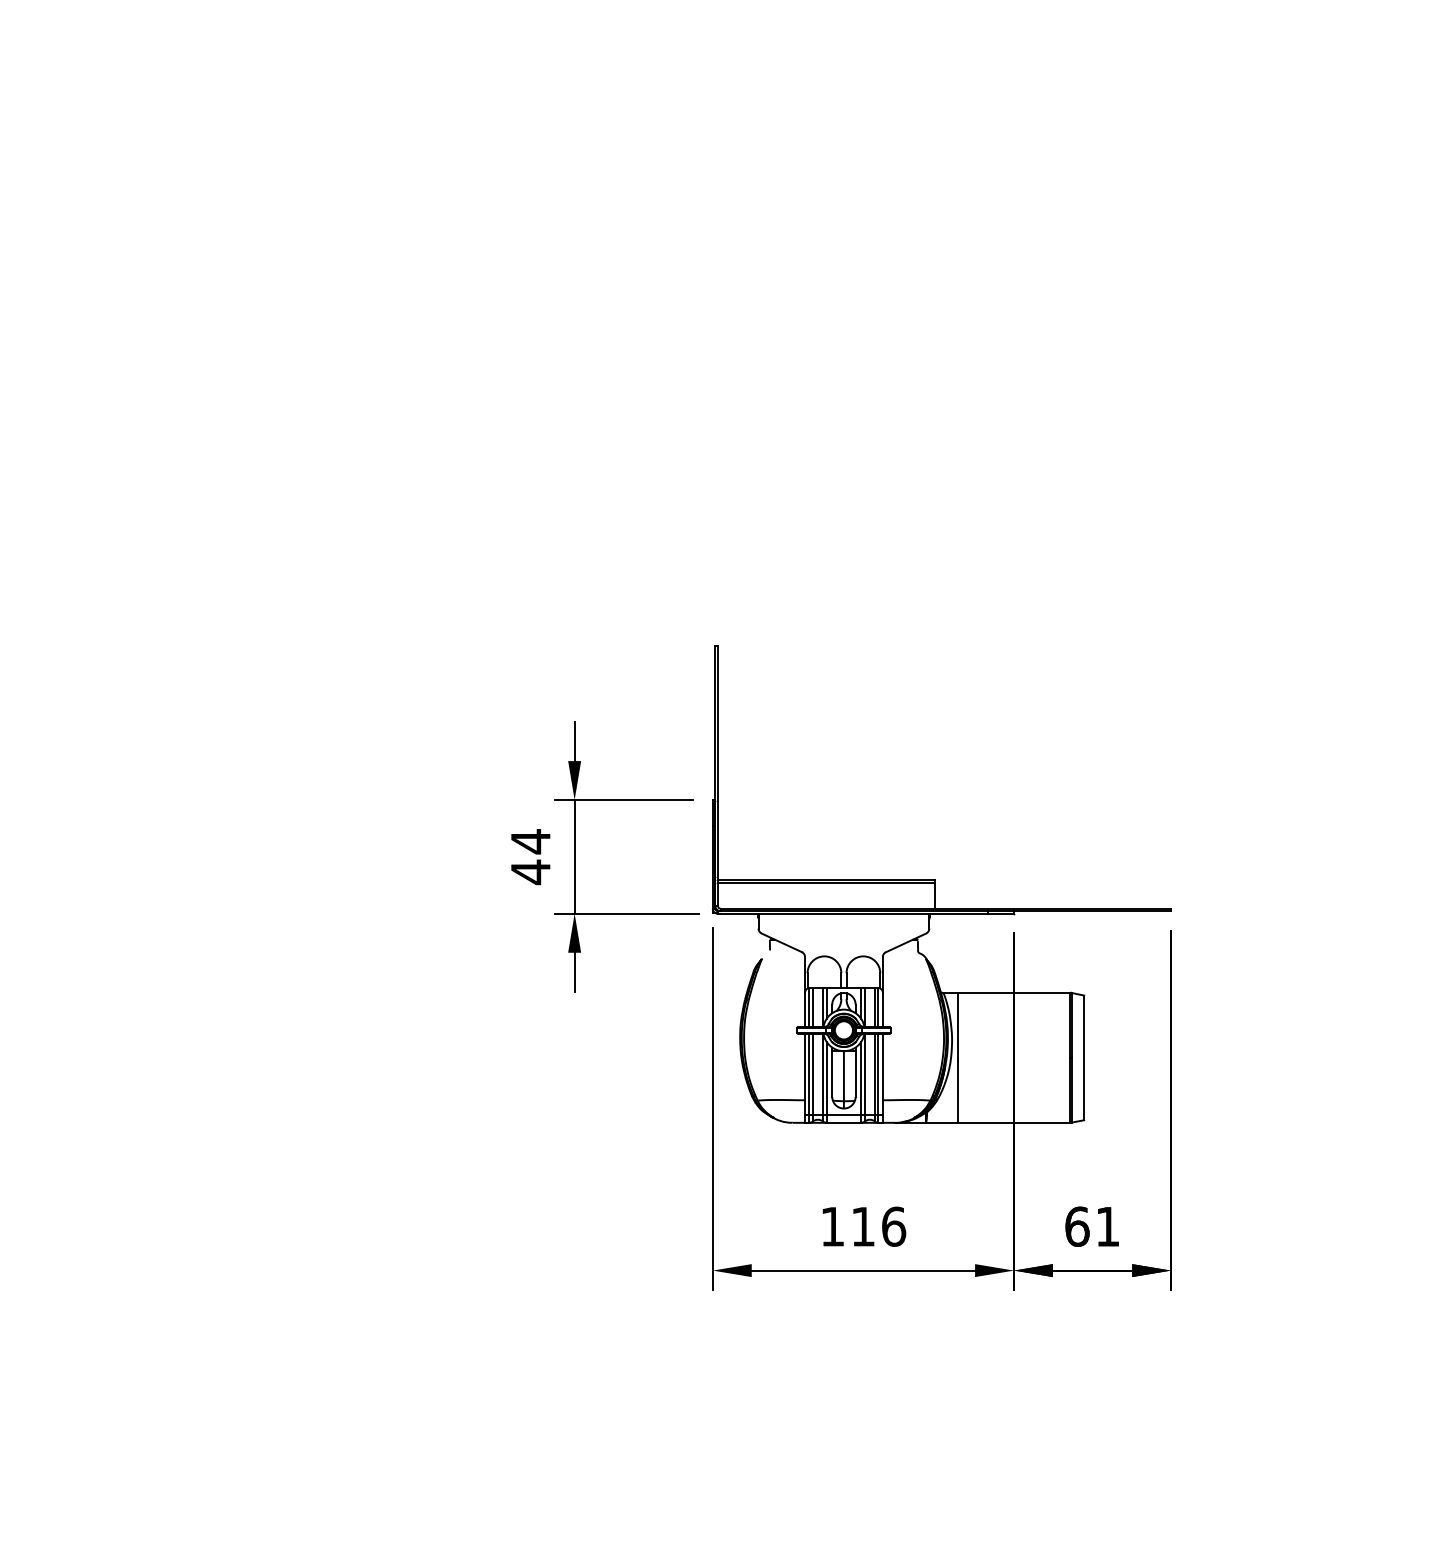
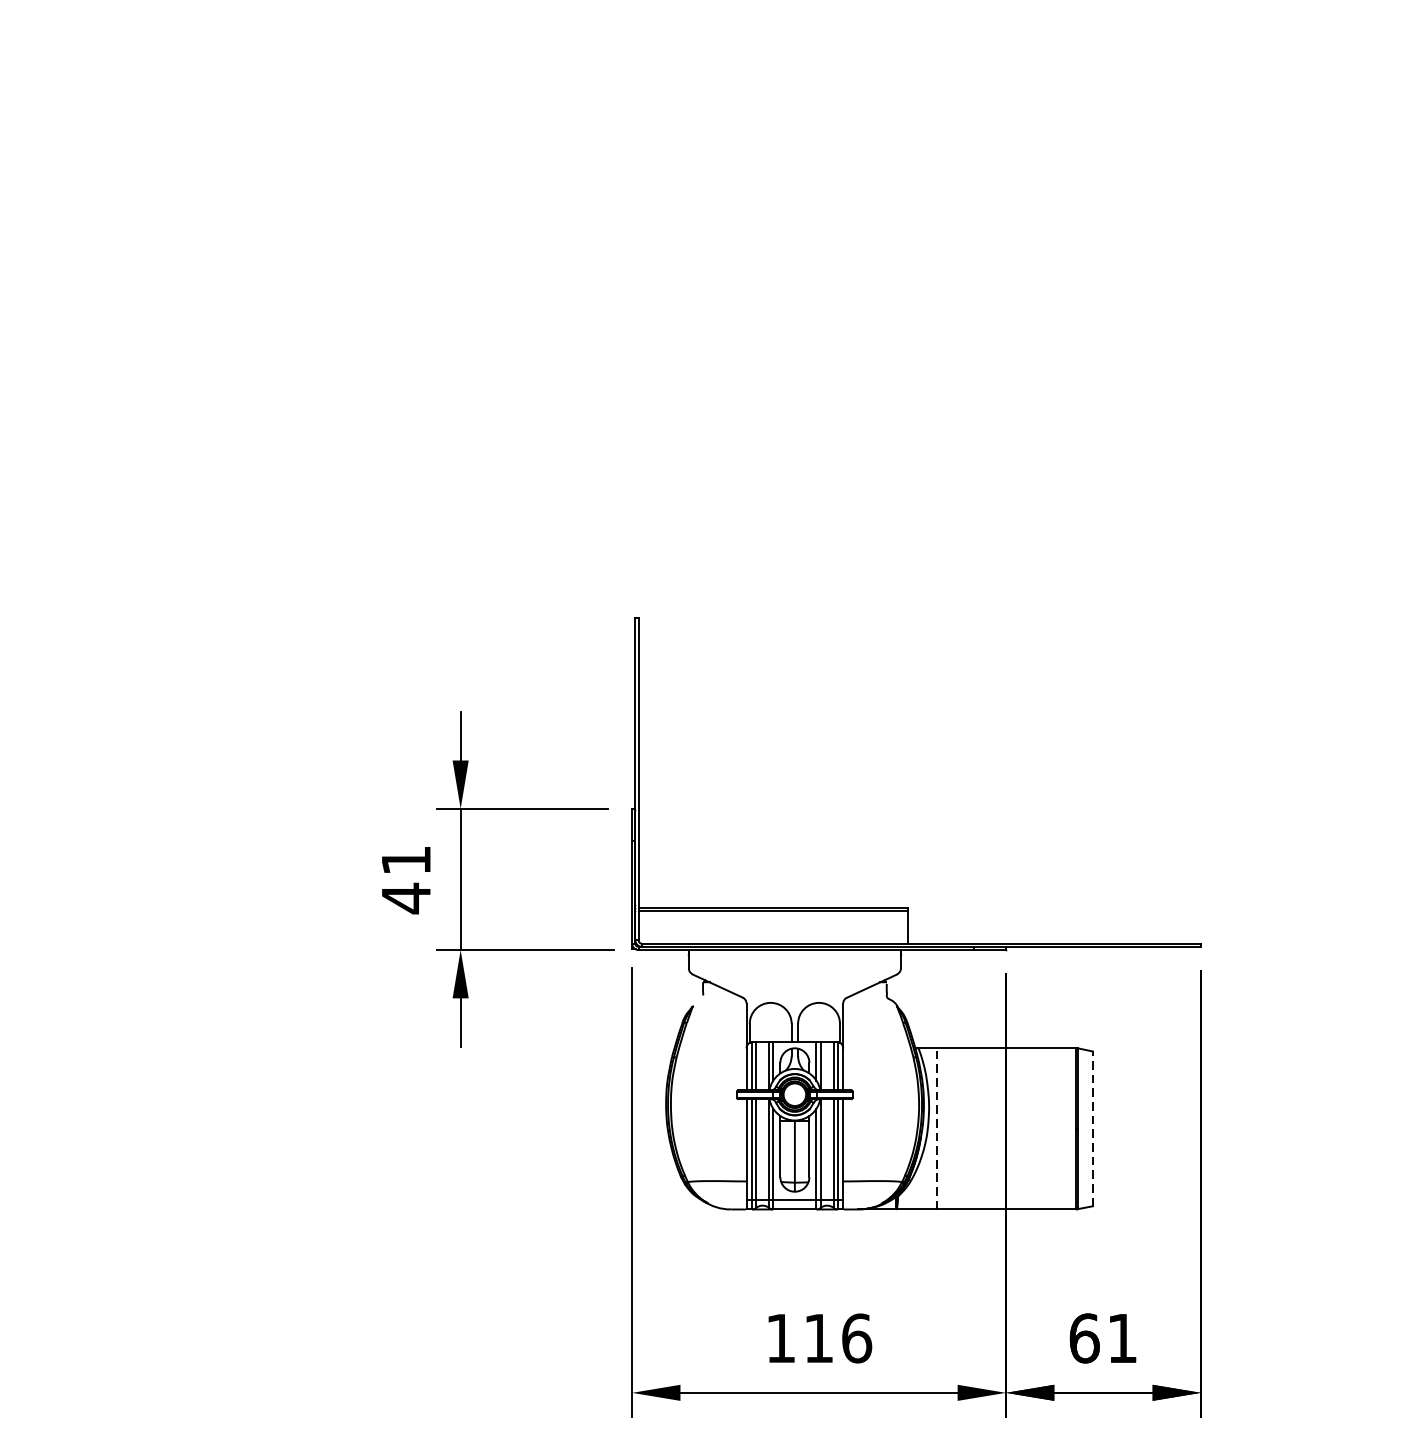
text: (530, 841) -> (405, 860), 44 -> 41
line: (958, 1057) -> (937, 1128), solid -> dashed
line: (1084, 1057) -> (1093, 1128), solid -> dashed

